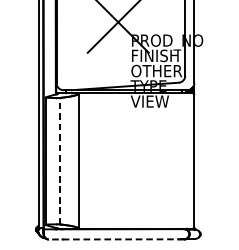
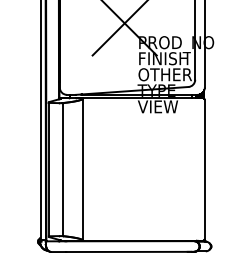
line: (60, 161) -> (63, 169), dashed -> solid
line: (116, 238) -> (122, 251), dashed -> solid

